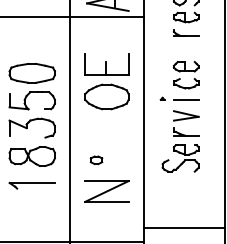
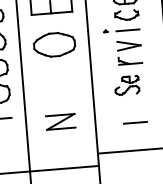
part: (106, 96) -> (54, 44), moved
part: (180, 158) -> (126, 85), size x0.7
part: (96, 160) -> (48, 93), removed
part: (106, 191) -> (60, 121), size x0.7
line: (186, 198) -> (135, 122), added

